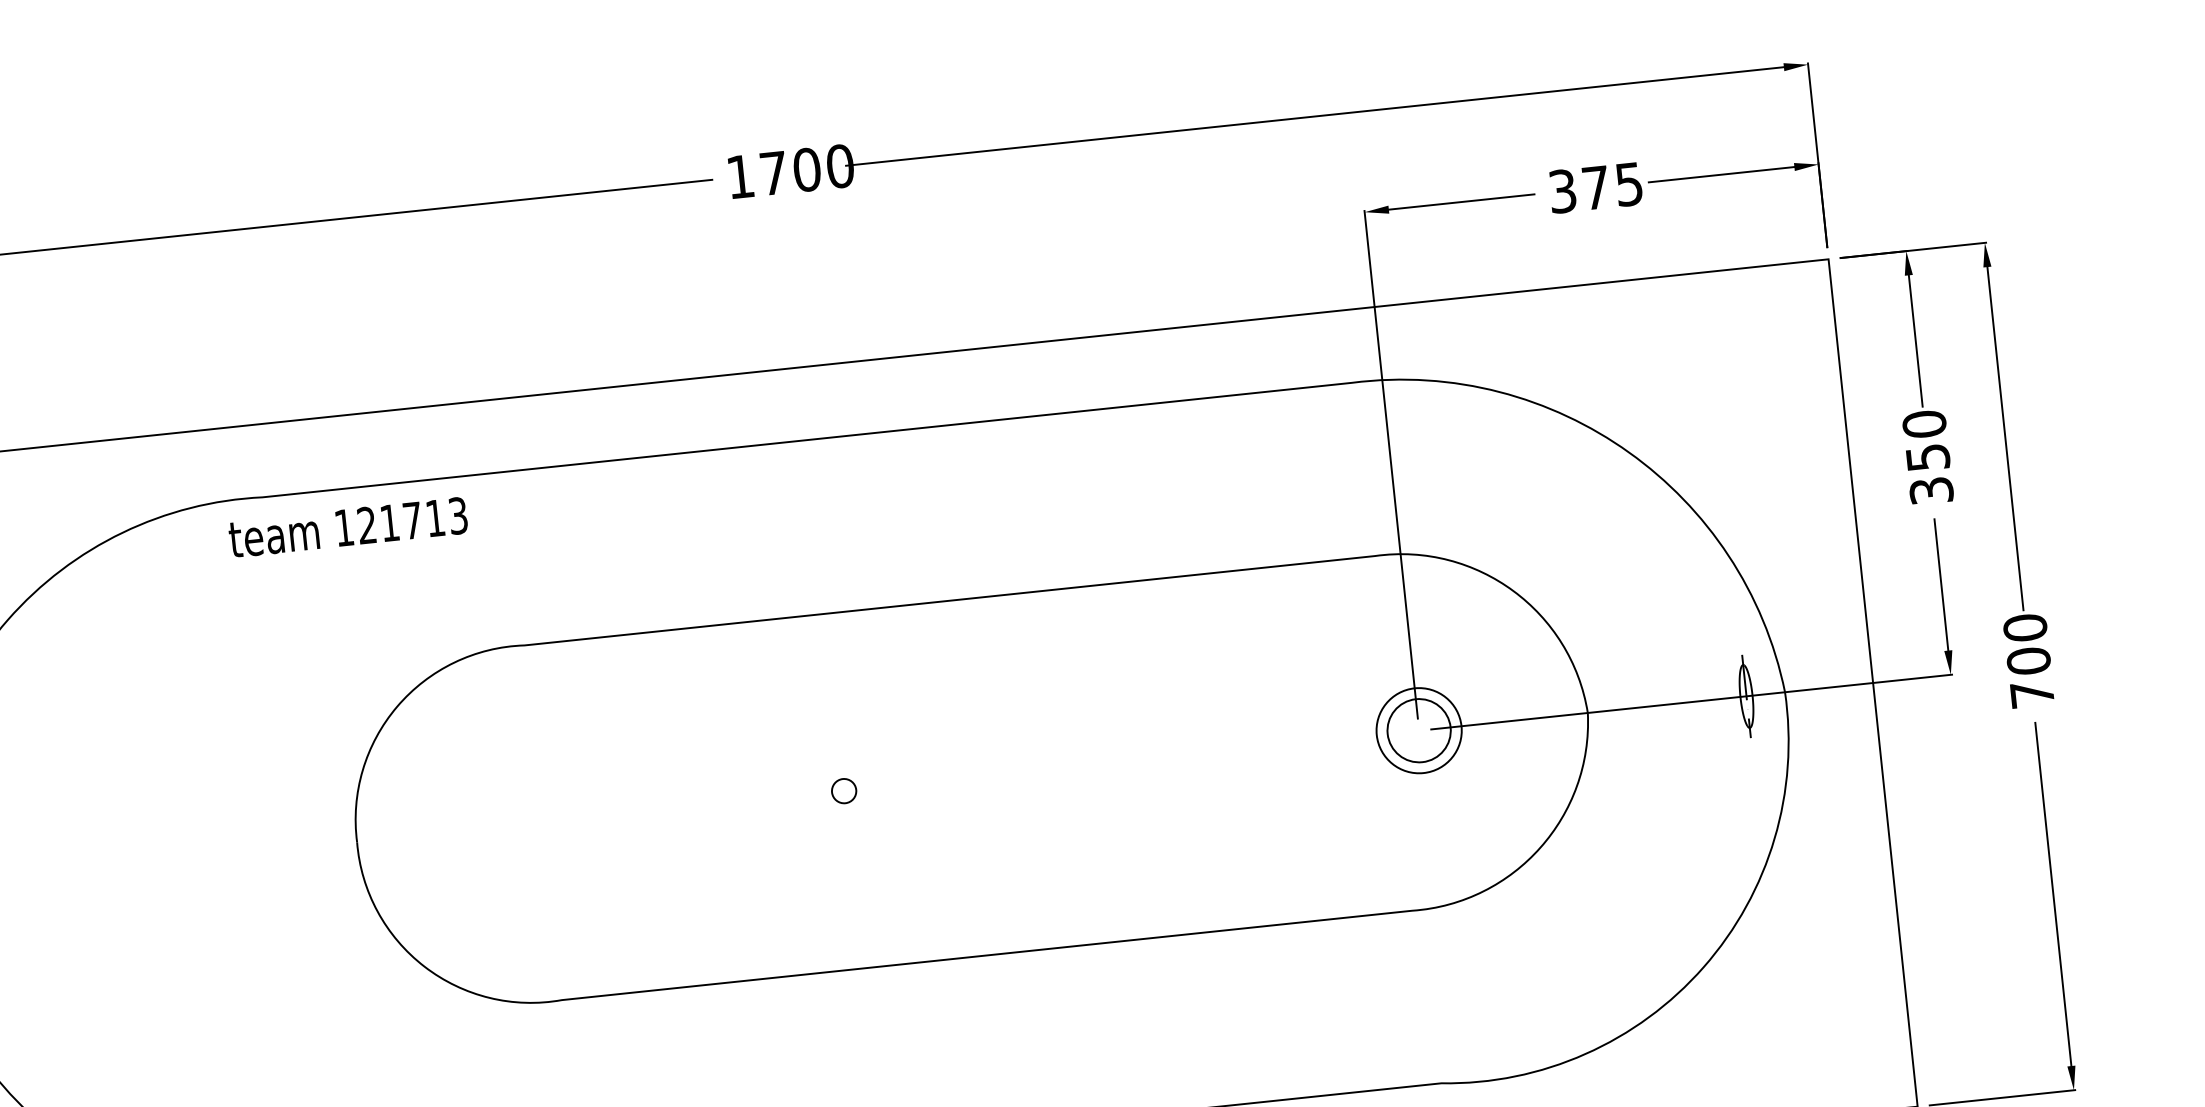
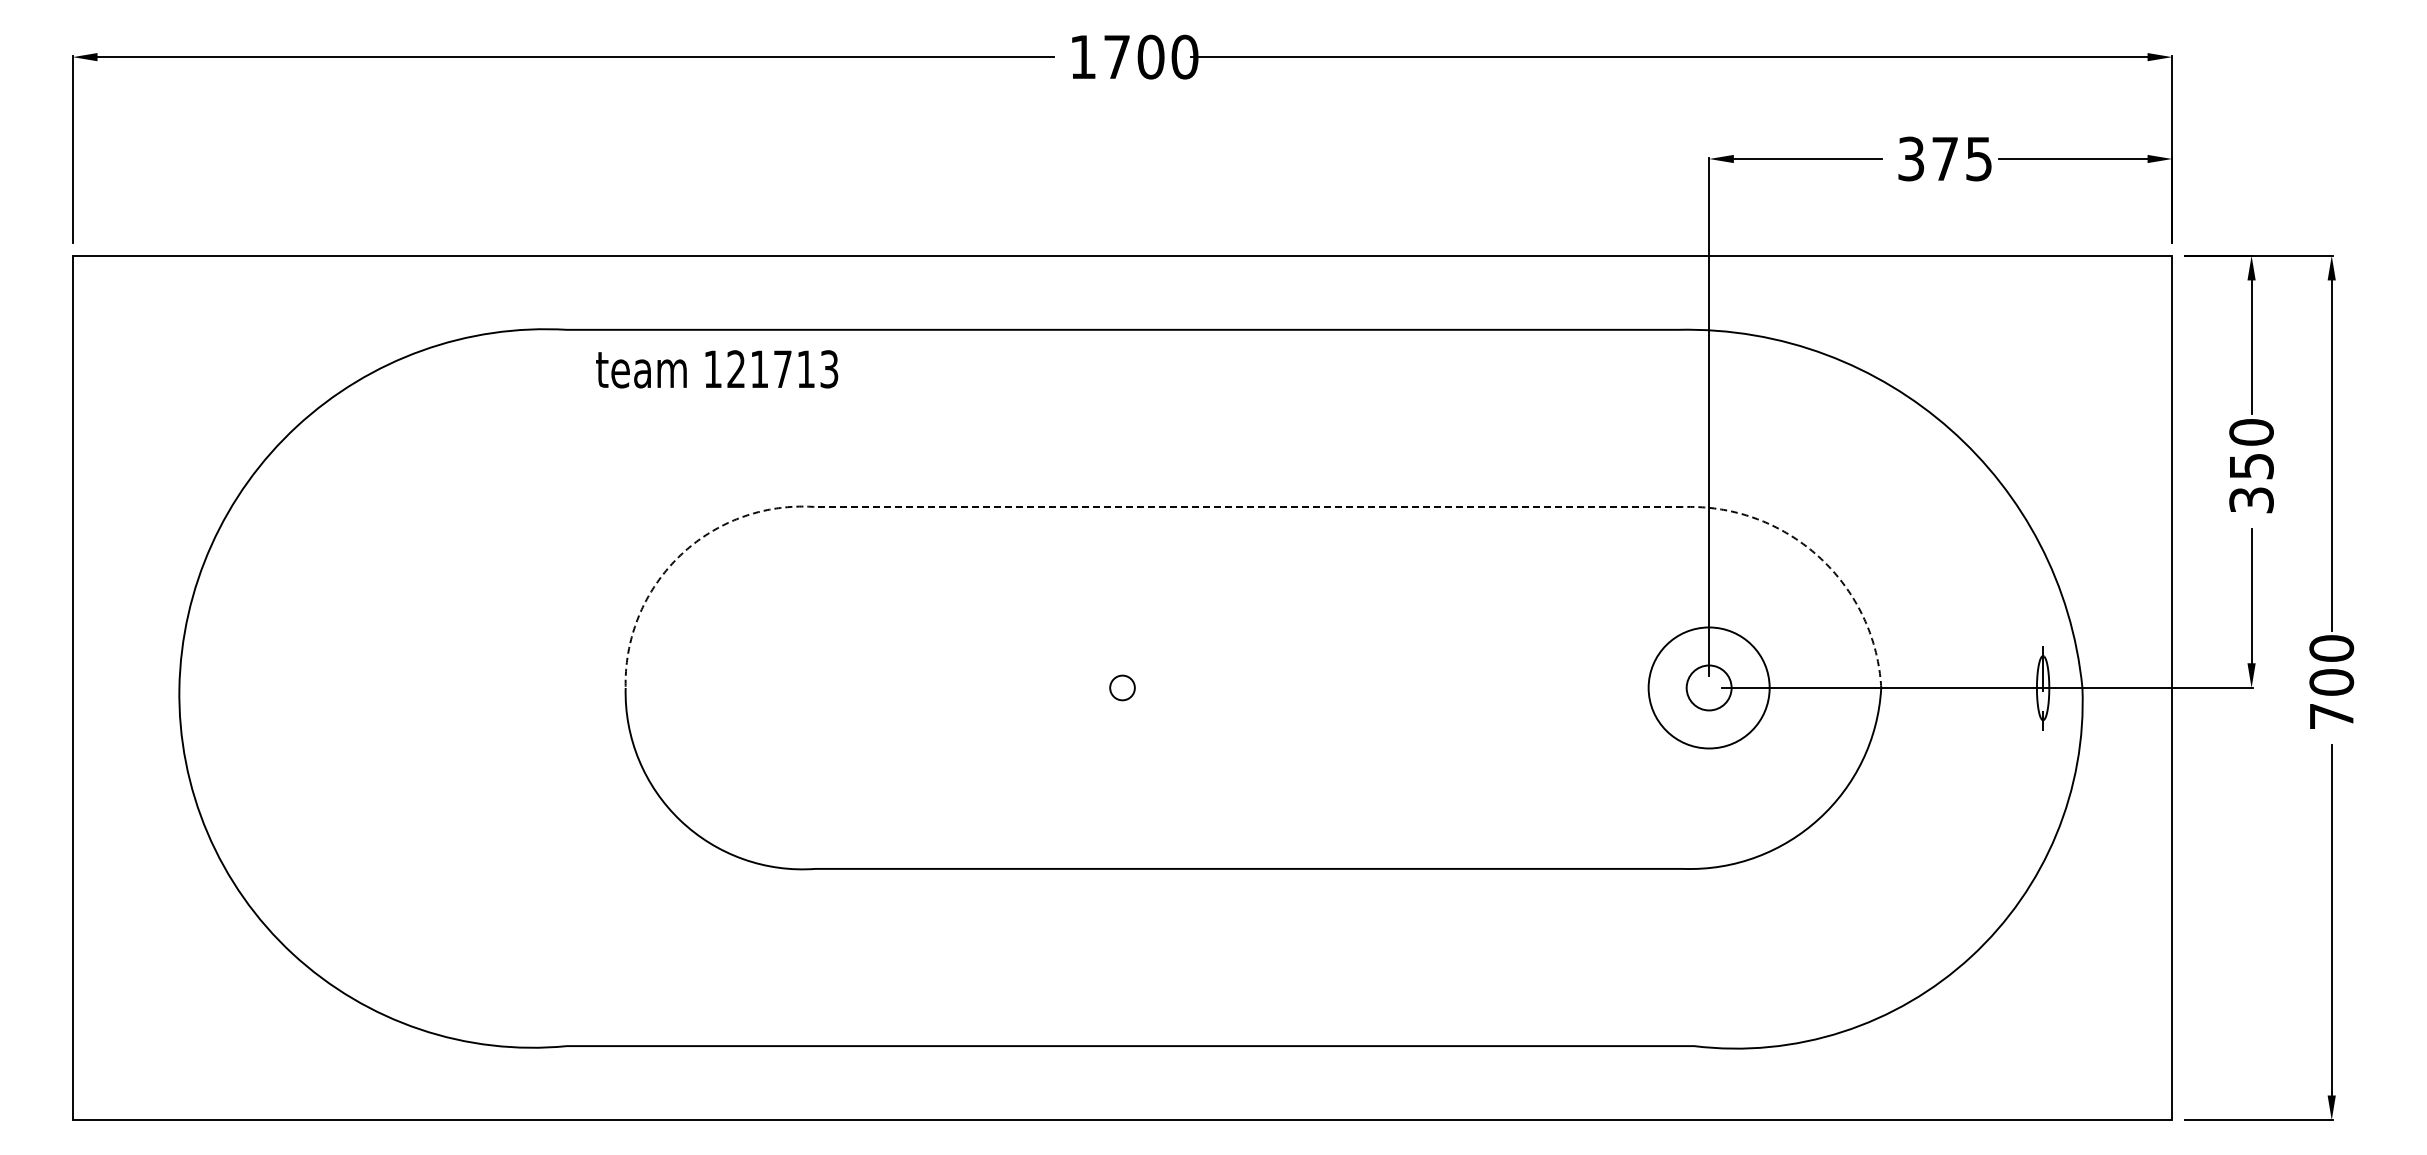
text: (348, 527) -> (717, 369), moved
line: (950, 601) -> (1250, 507), solid -> dashed
circle: (1418, 730) -> (1708, 687), size x1.4
circle: (1419, 730) -> (1709, 687), size x0.7

